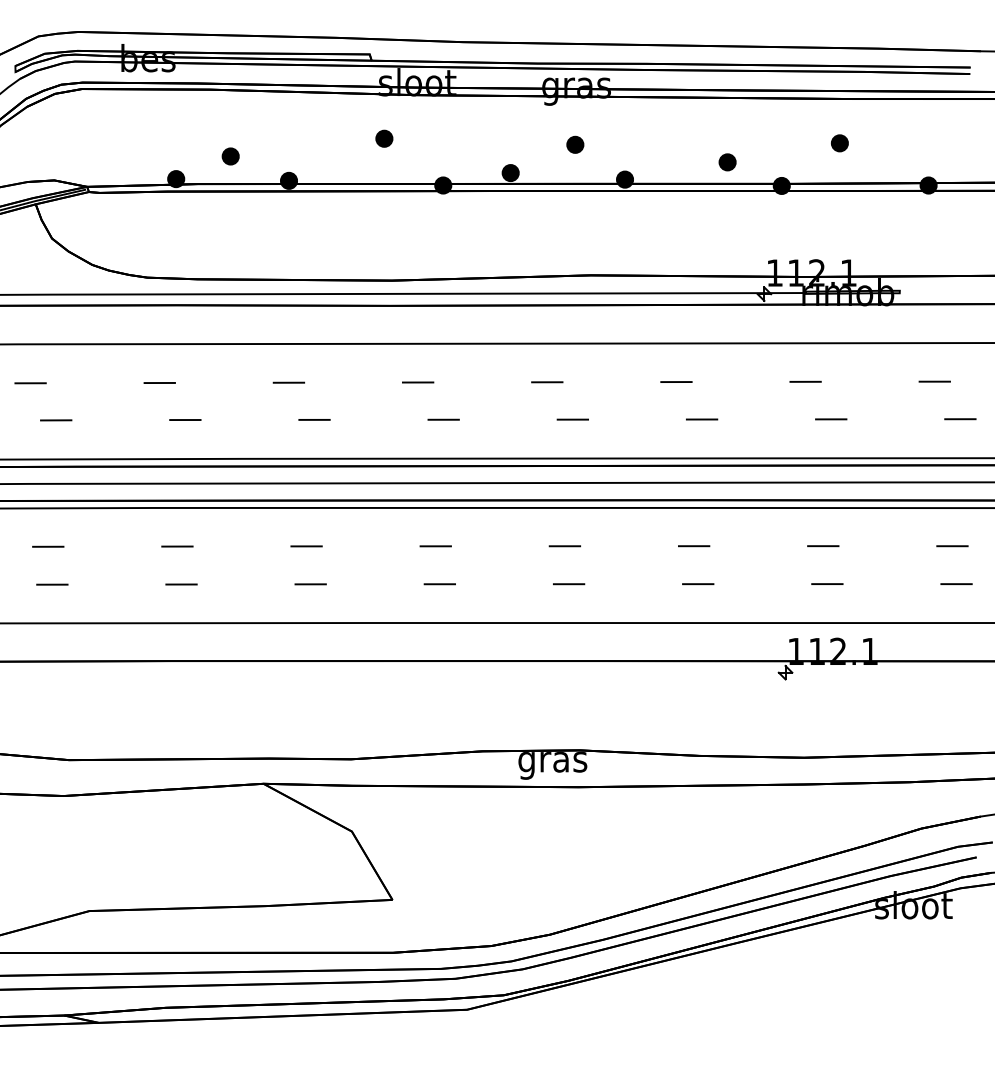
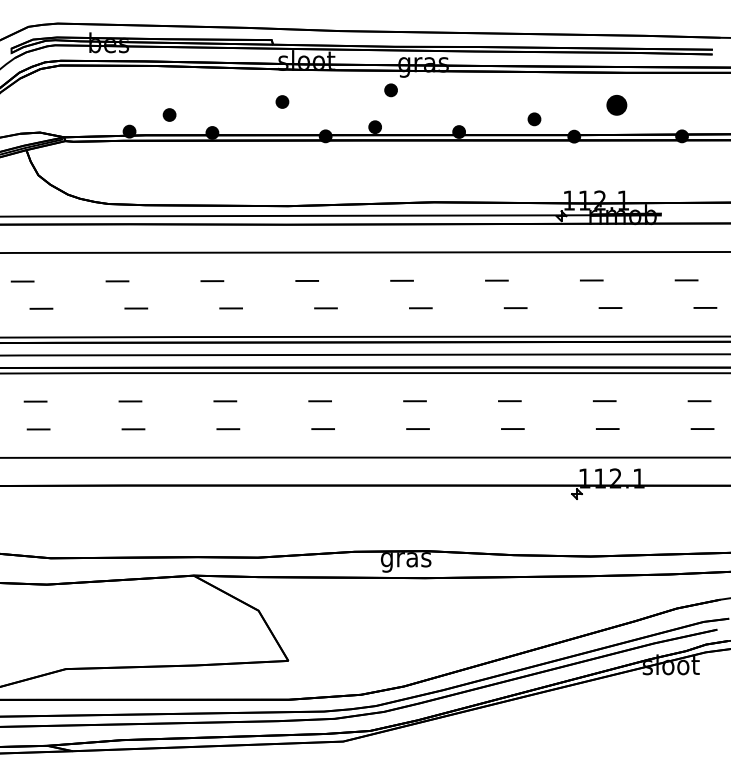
part: (839, 143) -> (616, 105), size x1.6
part: (575, 144) -> (391, 90), moved

